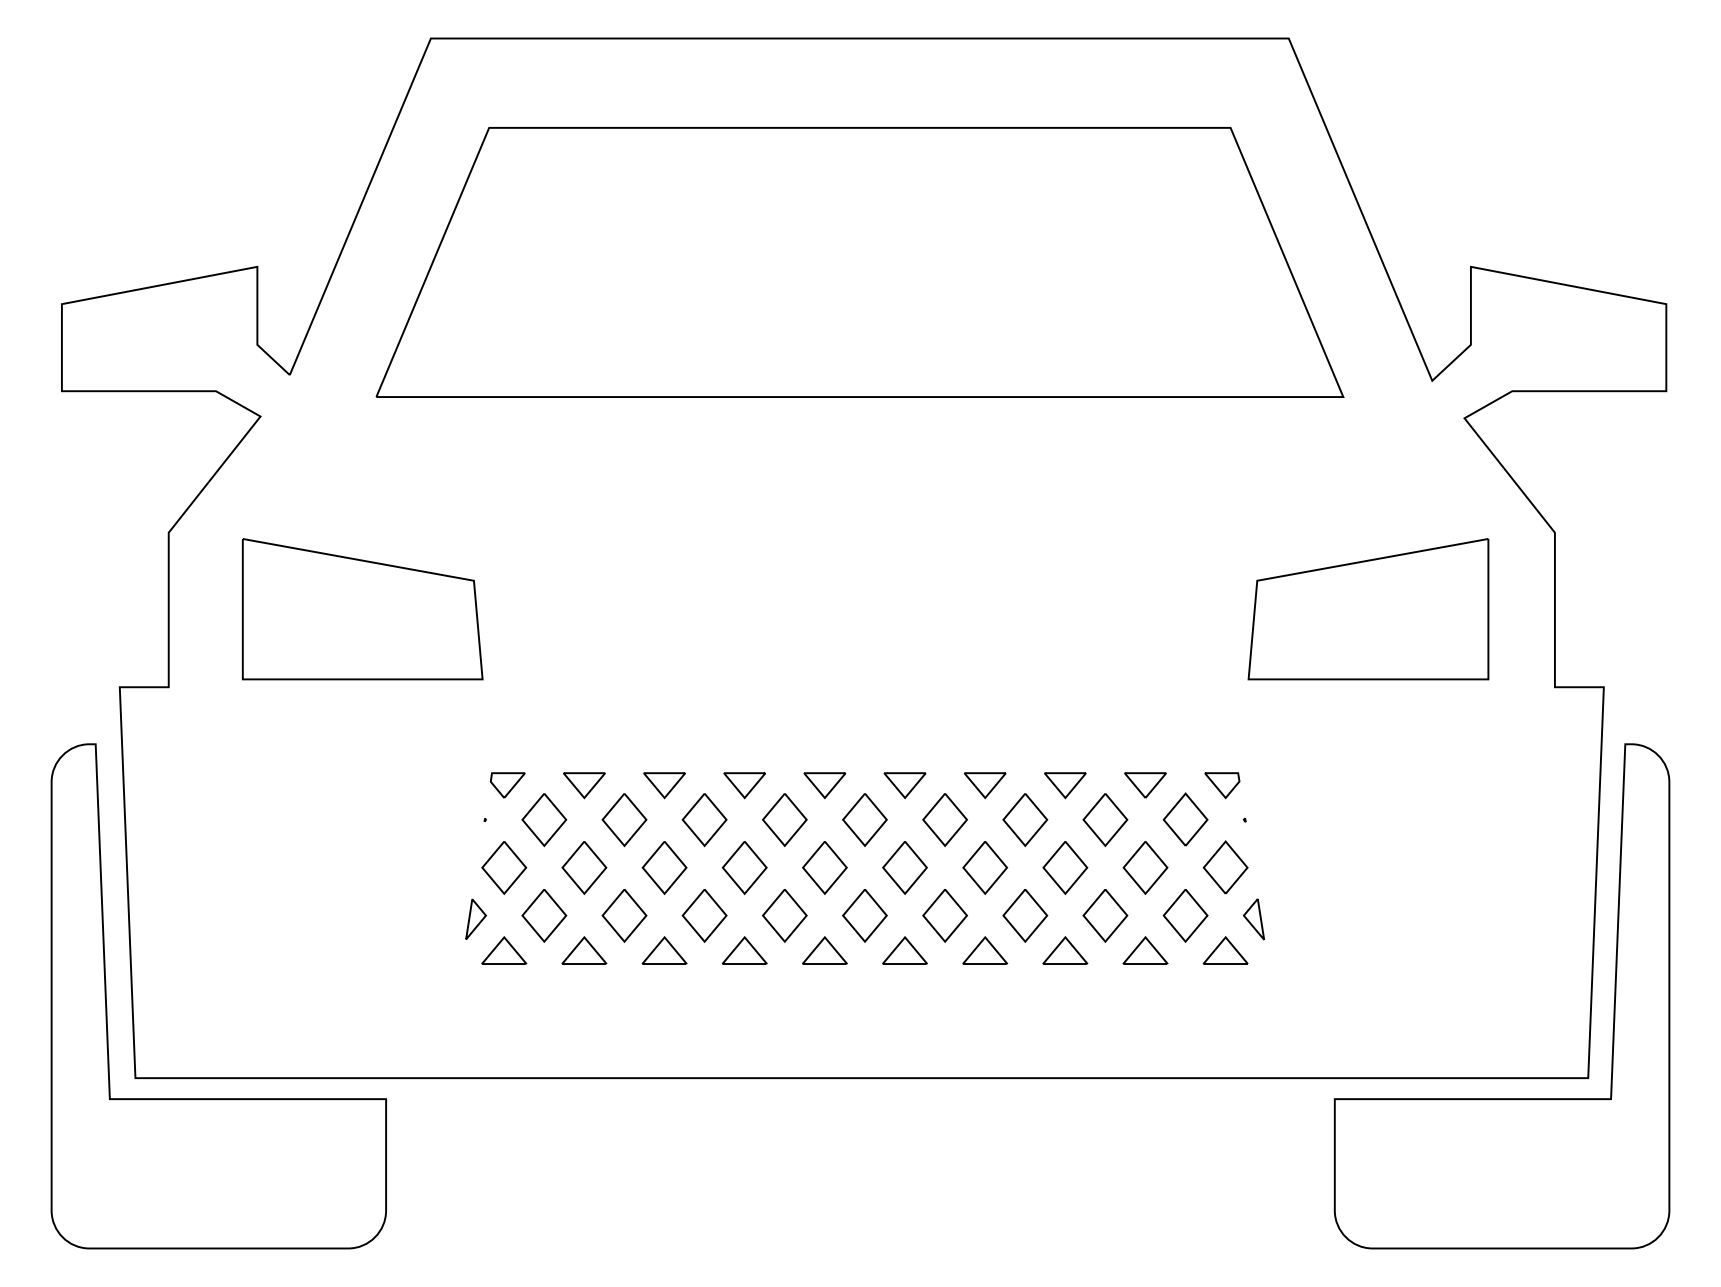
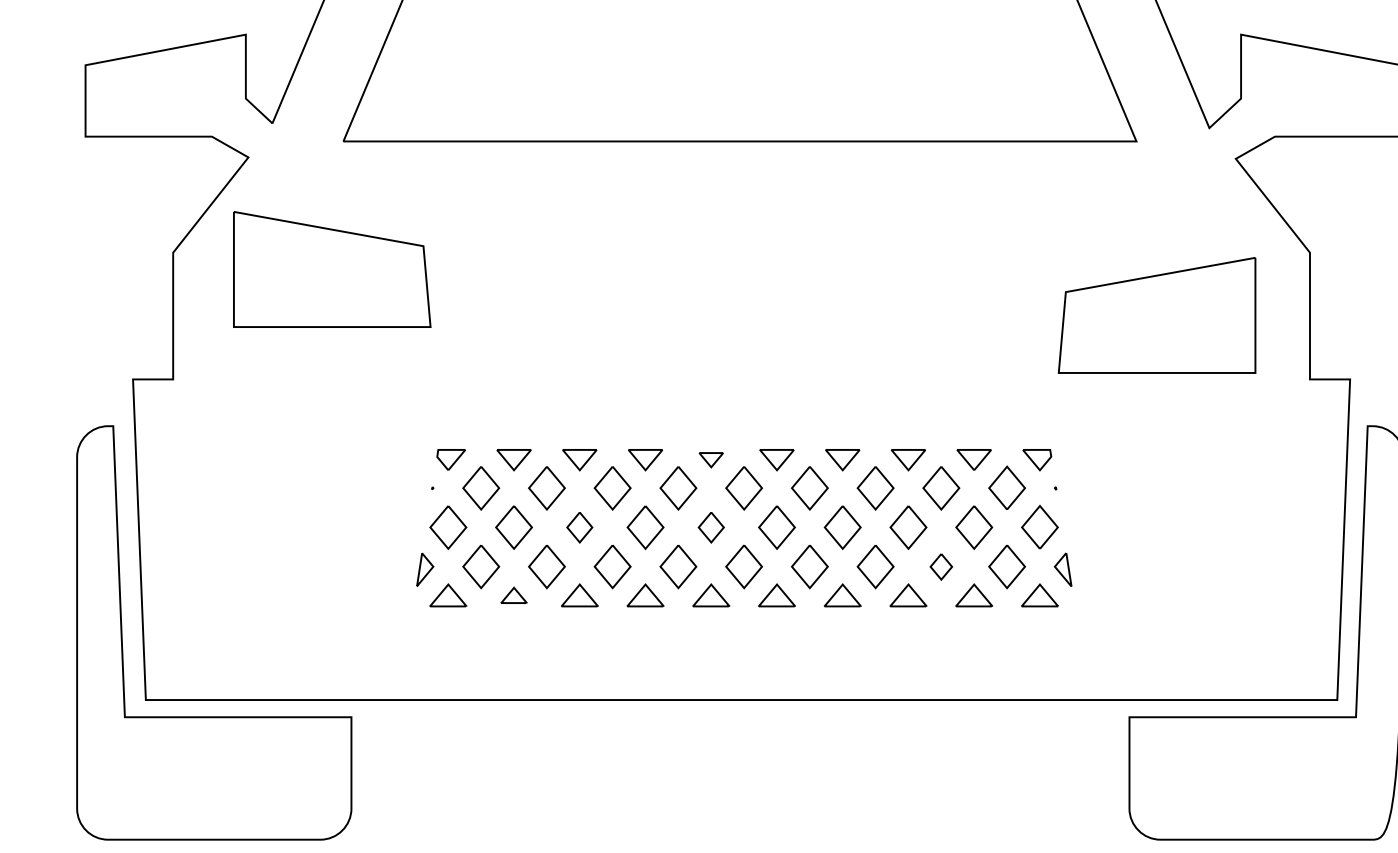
part: (362, 609) -> (332, 269), moved
part: (824, 785) -> (710, 460), size x0.7
part: (664, 867) -> (579, 527), size x0.7
part: (824, 867) -> (710, 527), size x0.7
part: (1105, 915) -> (941, 566), size x0.6
part: (584, 950) -> (514, 595), size x0.7

